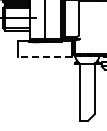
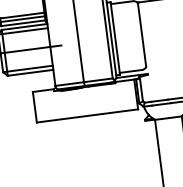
line: (44, 57) -> (87, 116), dashed -> solid

